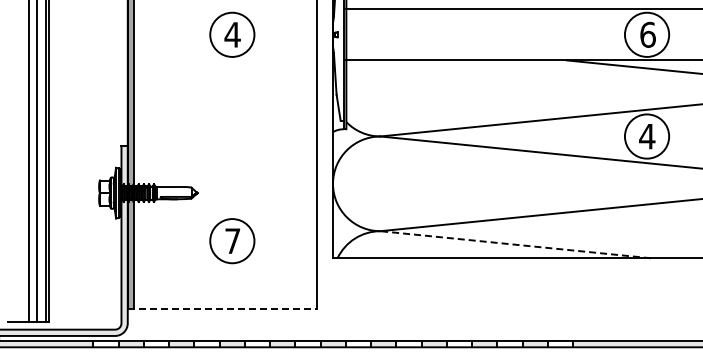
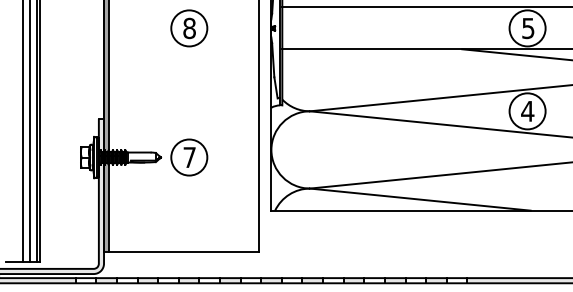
text: (232, 34) -> (189, 28), 4 -> 8
text: (647, 34) -> (527, 28), 6 -> 5
part: (232, 241) -> (189, 157), moved
line: (515, 244) -> (420, 199), dashed -> solid
line: (222, 309) -> (181, 252), dashed -> solid

